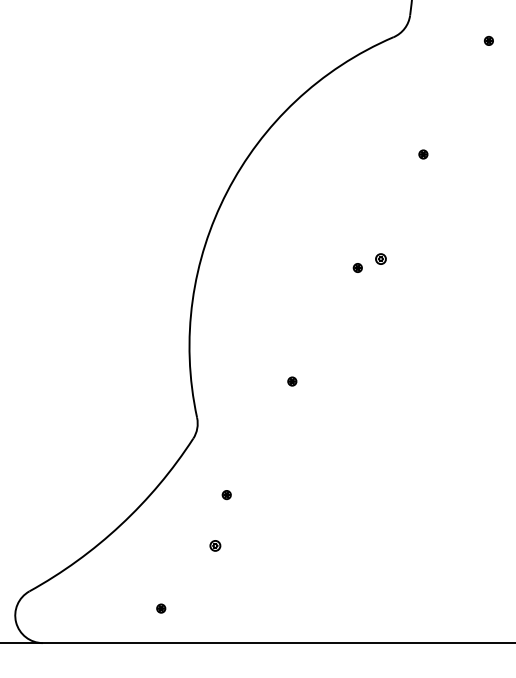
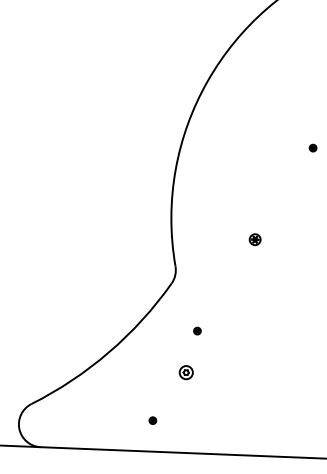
part: (292, 381) -> (255, 239), size x1.6
part: (215, 545) -> (186, 372), size x1.6
part: (161, 608) -> (153, 420), moved

